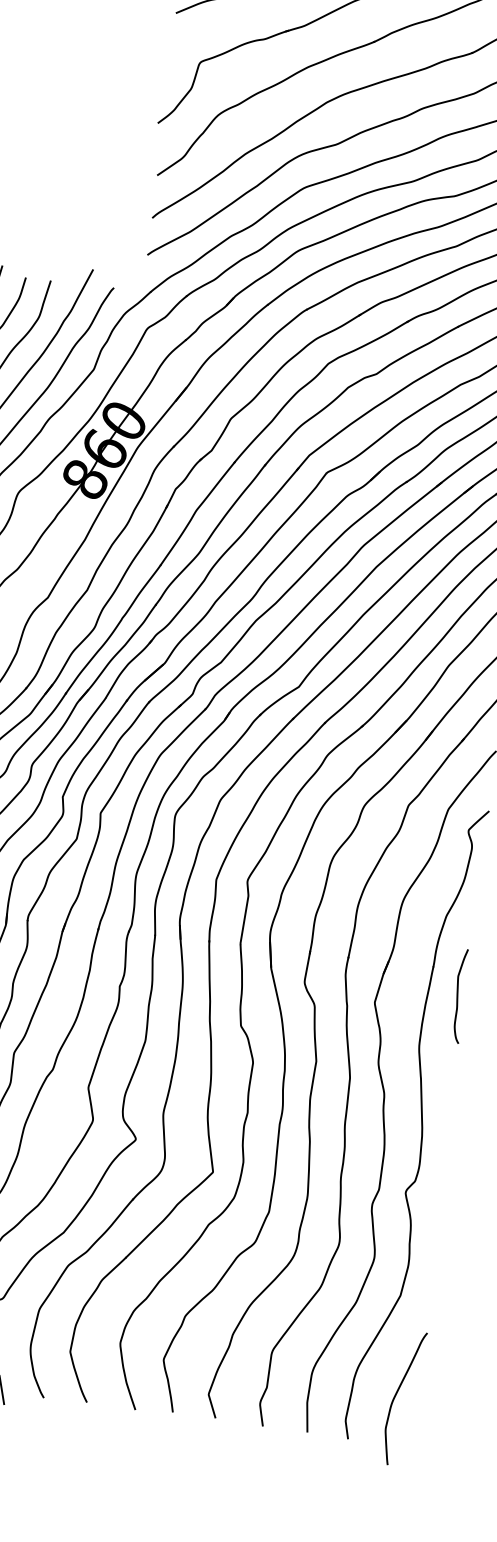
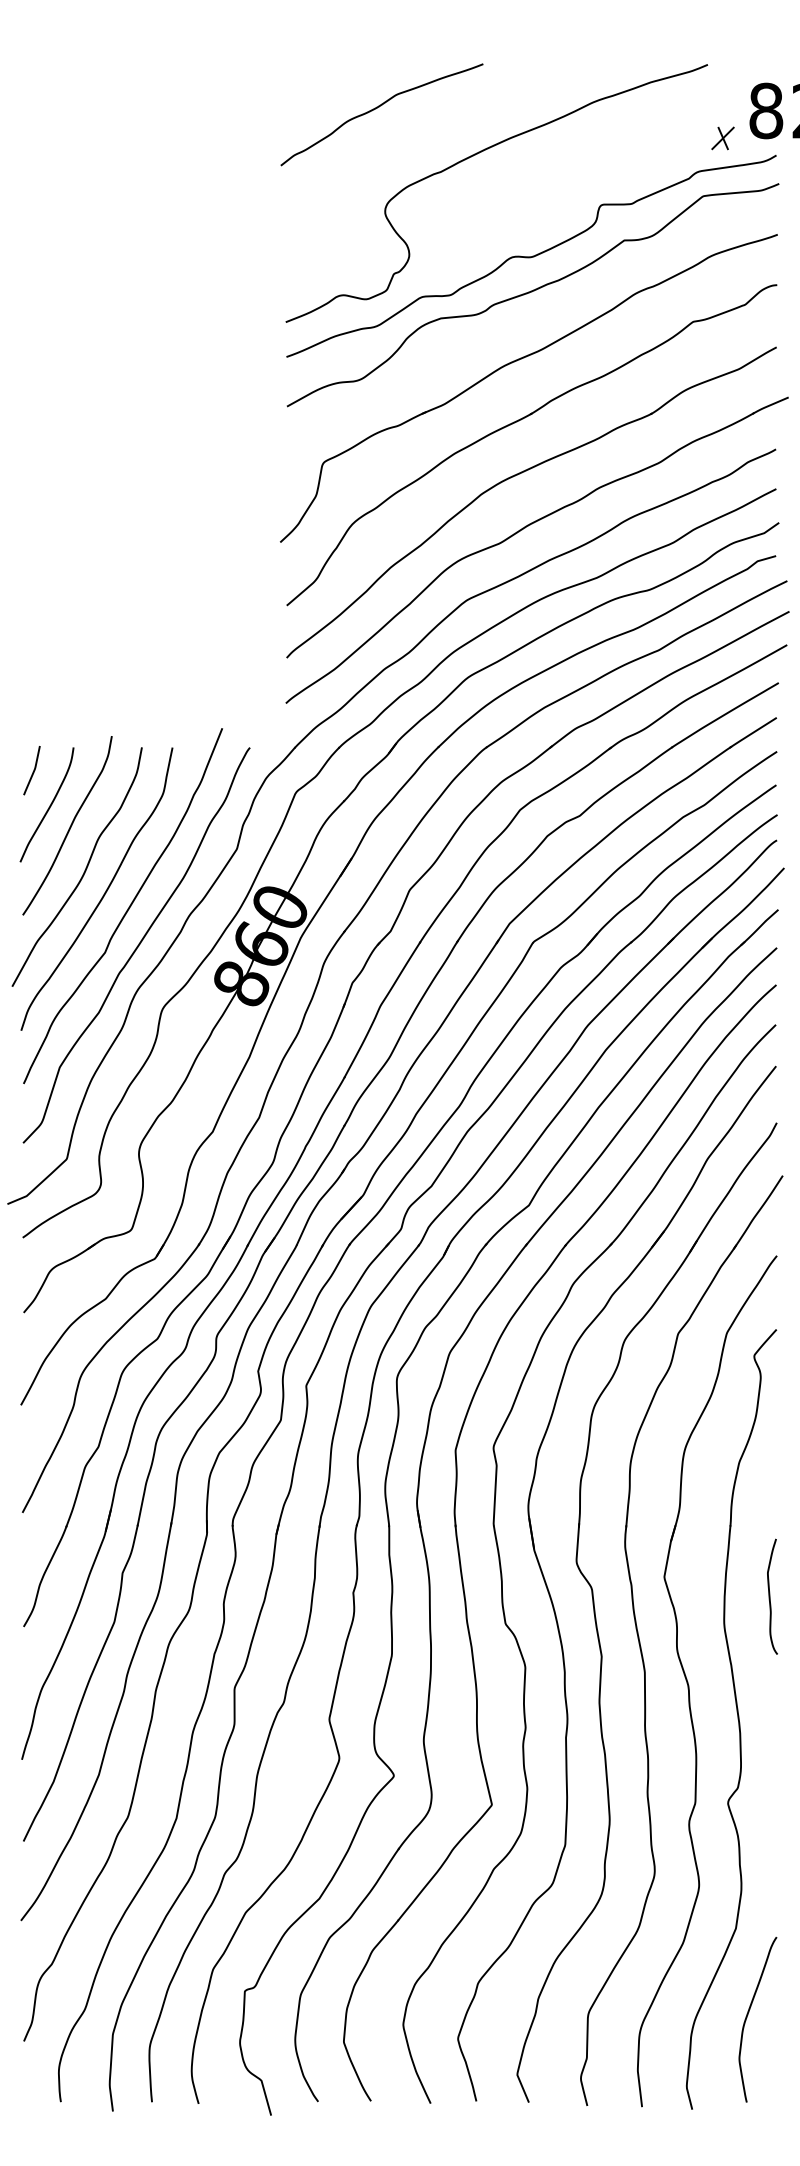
curve: (458, 995) -> (770, 1596), moved
curve: (397, 1394) -> (748, 2015), moved

